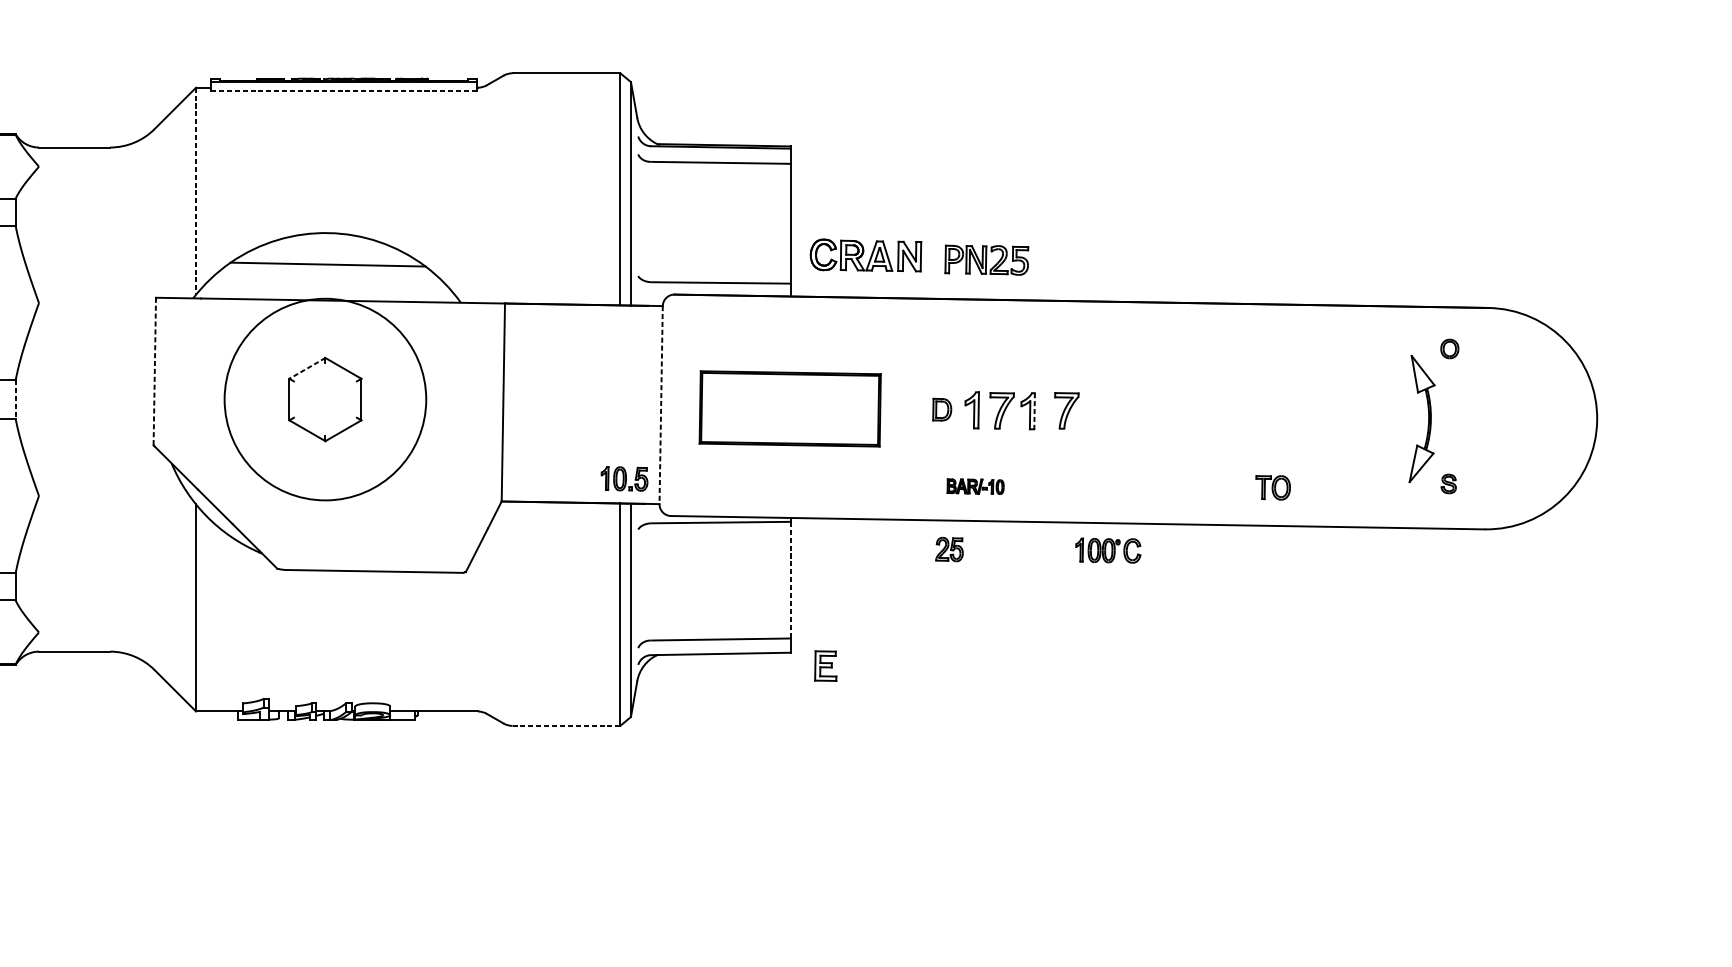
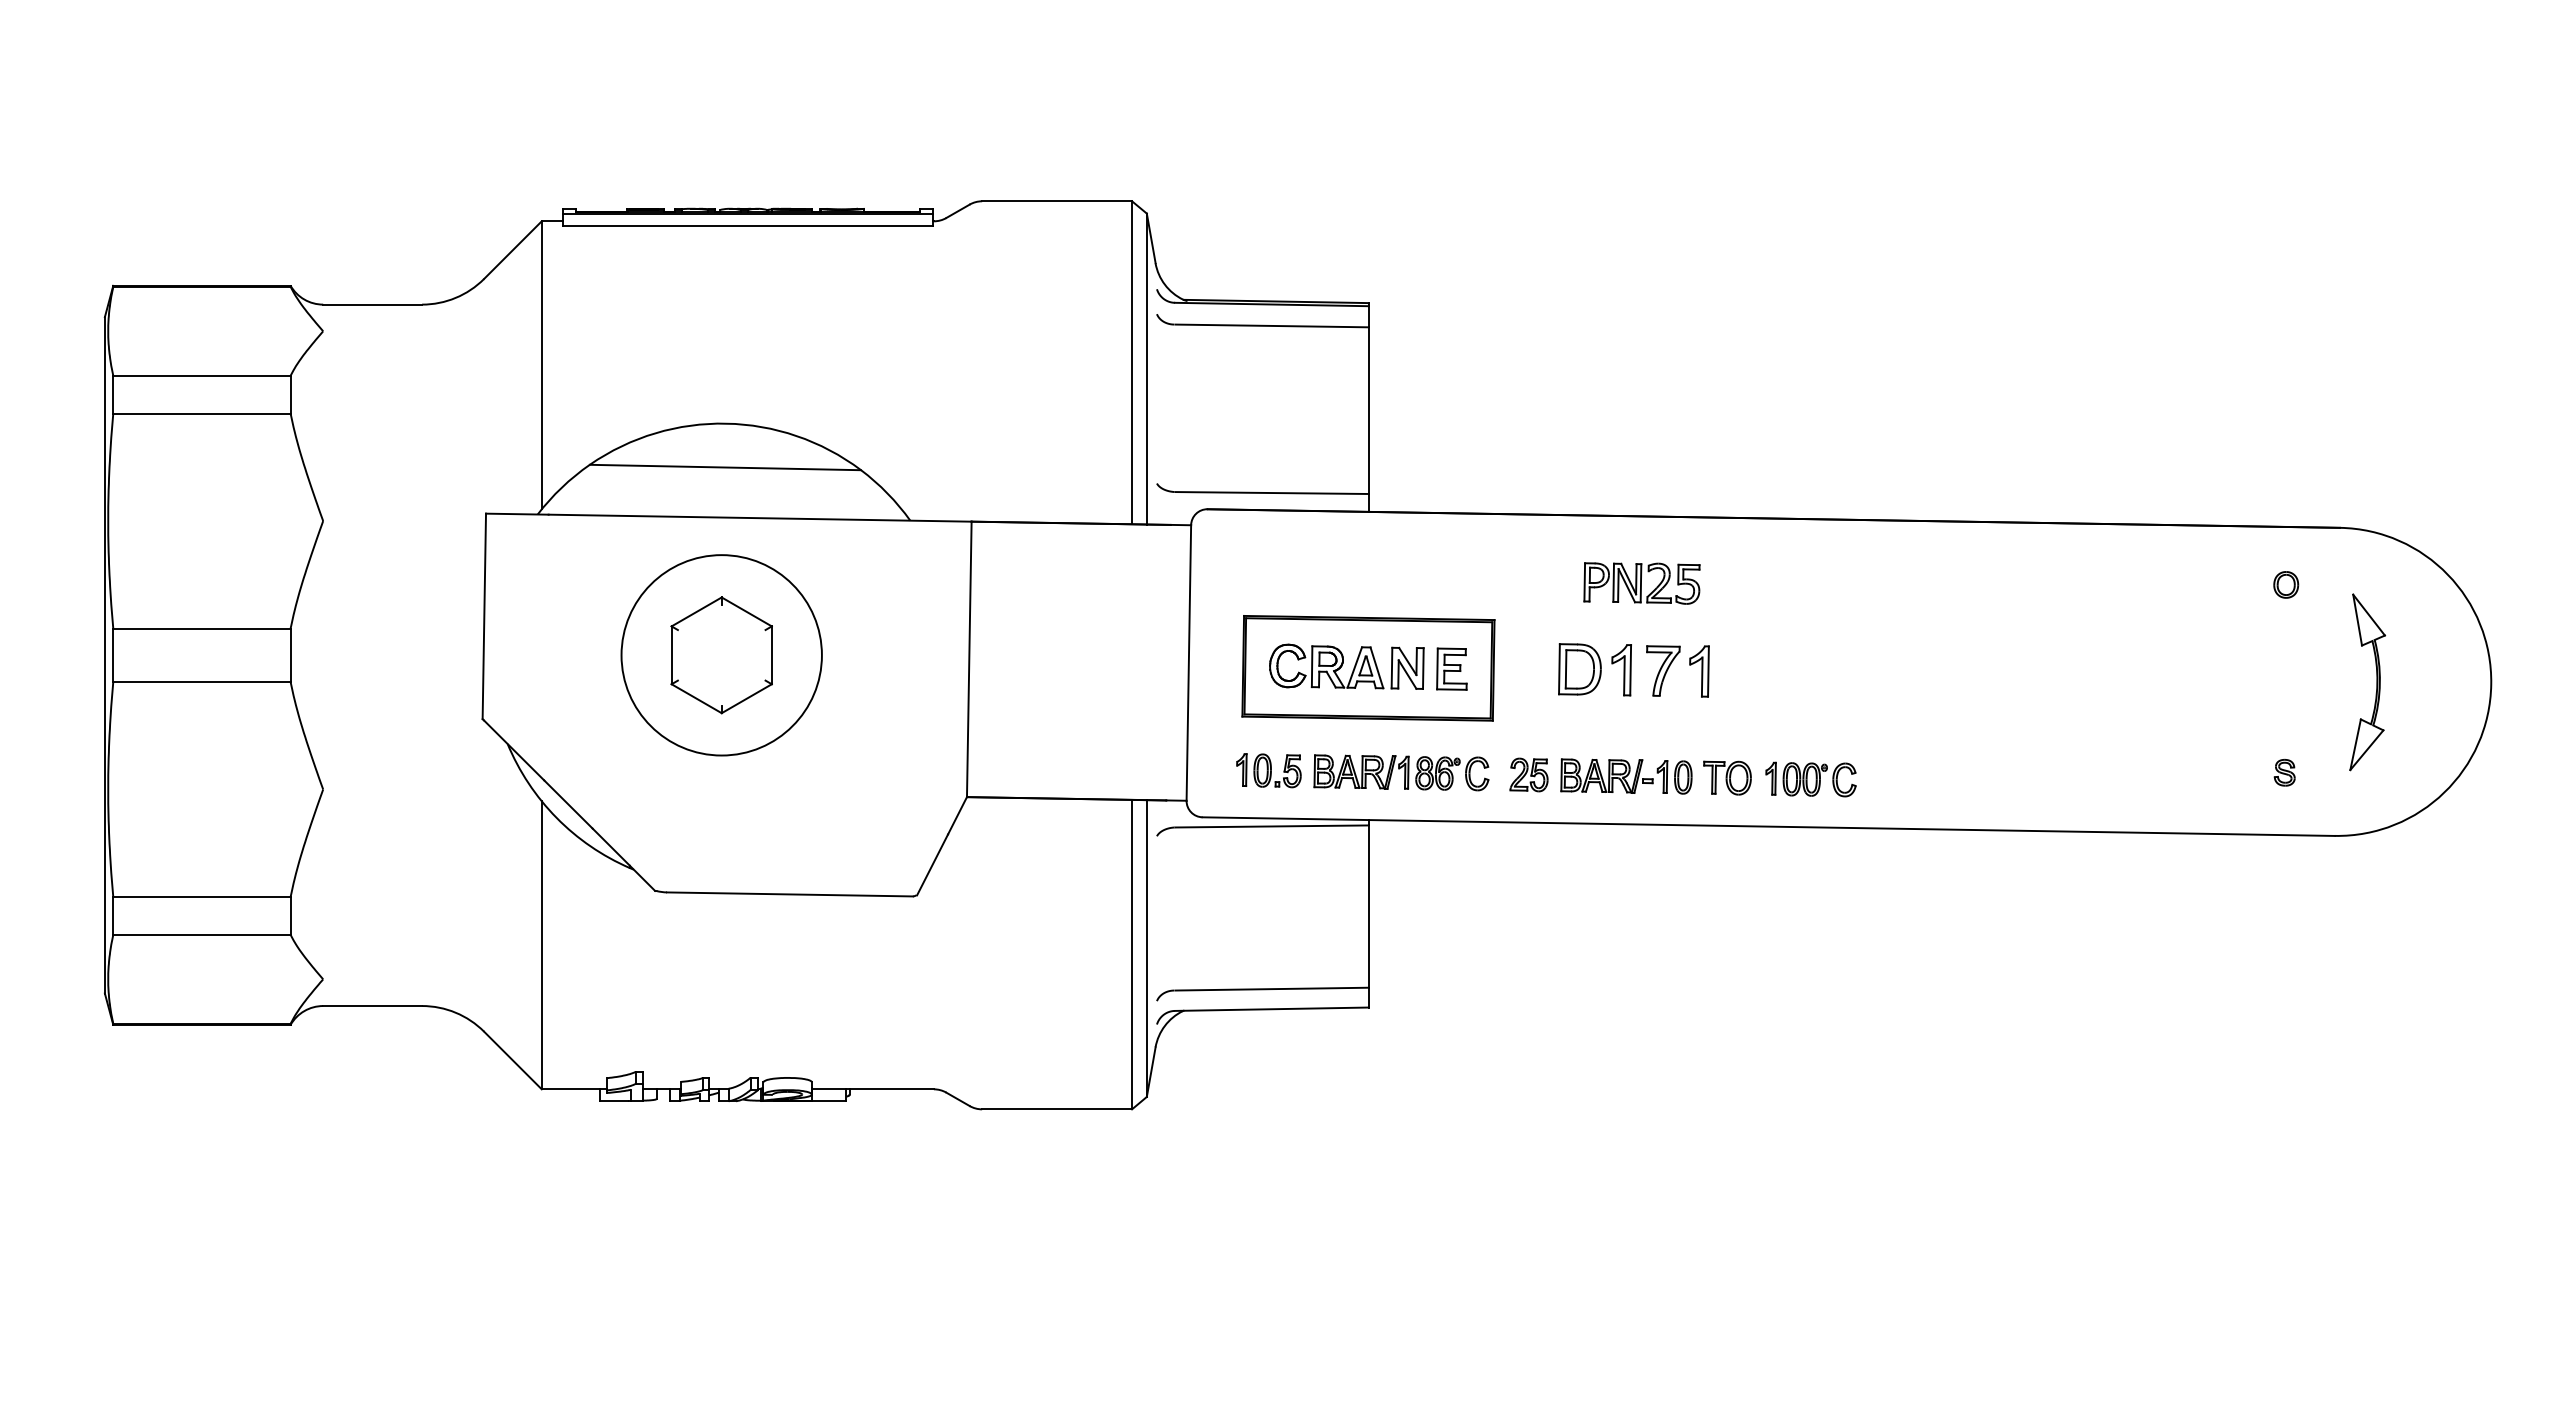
line: (343, 91) -> (747, 226), dashed -> solid
line: (195, 191) -> (541, 365), dashed -> solid
part: (865, 255) -> (1346, 666), moved
part: (986, 260) -> (1641, 583), moved
line: (307, 368) -> (696, 611), dashed -> solid
line: (154, 371) -> (484, 616), dashed -> solid
line: (15, 399) -> (290, 655), dashed -> solid
circle: (325, 399) -> (721, 655), size x0.71
line: (660, 405) -> (1188, 663), dashed -> solid
part: (941, 409) -> (1579, 669), size x1.67
part: (1066, 410) -> (1753, 670), removed
line: (1034, 411) -> (1708, 672), dashed -> solid
part: (1428, 419) -> (2376, 682), moved
part: (624, 478) -> (1268, 770), moved
part: (813, 483) -> (1401, 772), added
part: (975, 486) -> (1626, 776), size x1.67
part: (1273, 487) -> (1727, 777), moved
part: (949, 549) -> (1528, 774), moved
part: (1107, 550) -> (1810, 779), moved
line: (790, 580) -> (1368, 907), dashed -> solid
part: (825, 665) -> (1451, 668), moved
line: (566, 726) -> (1057, 1109), dashed -> solid

